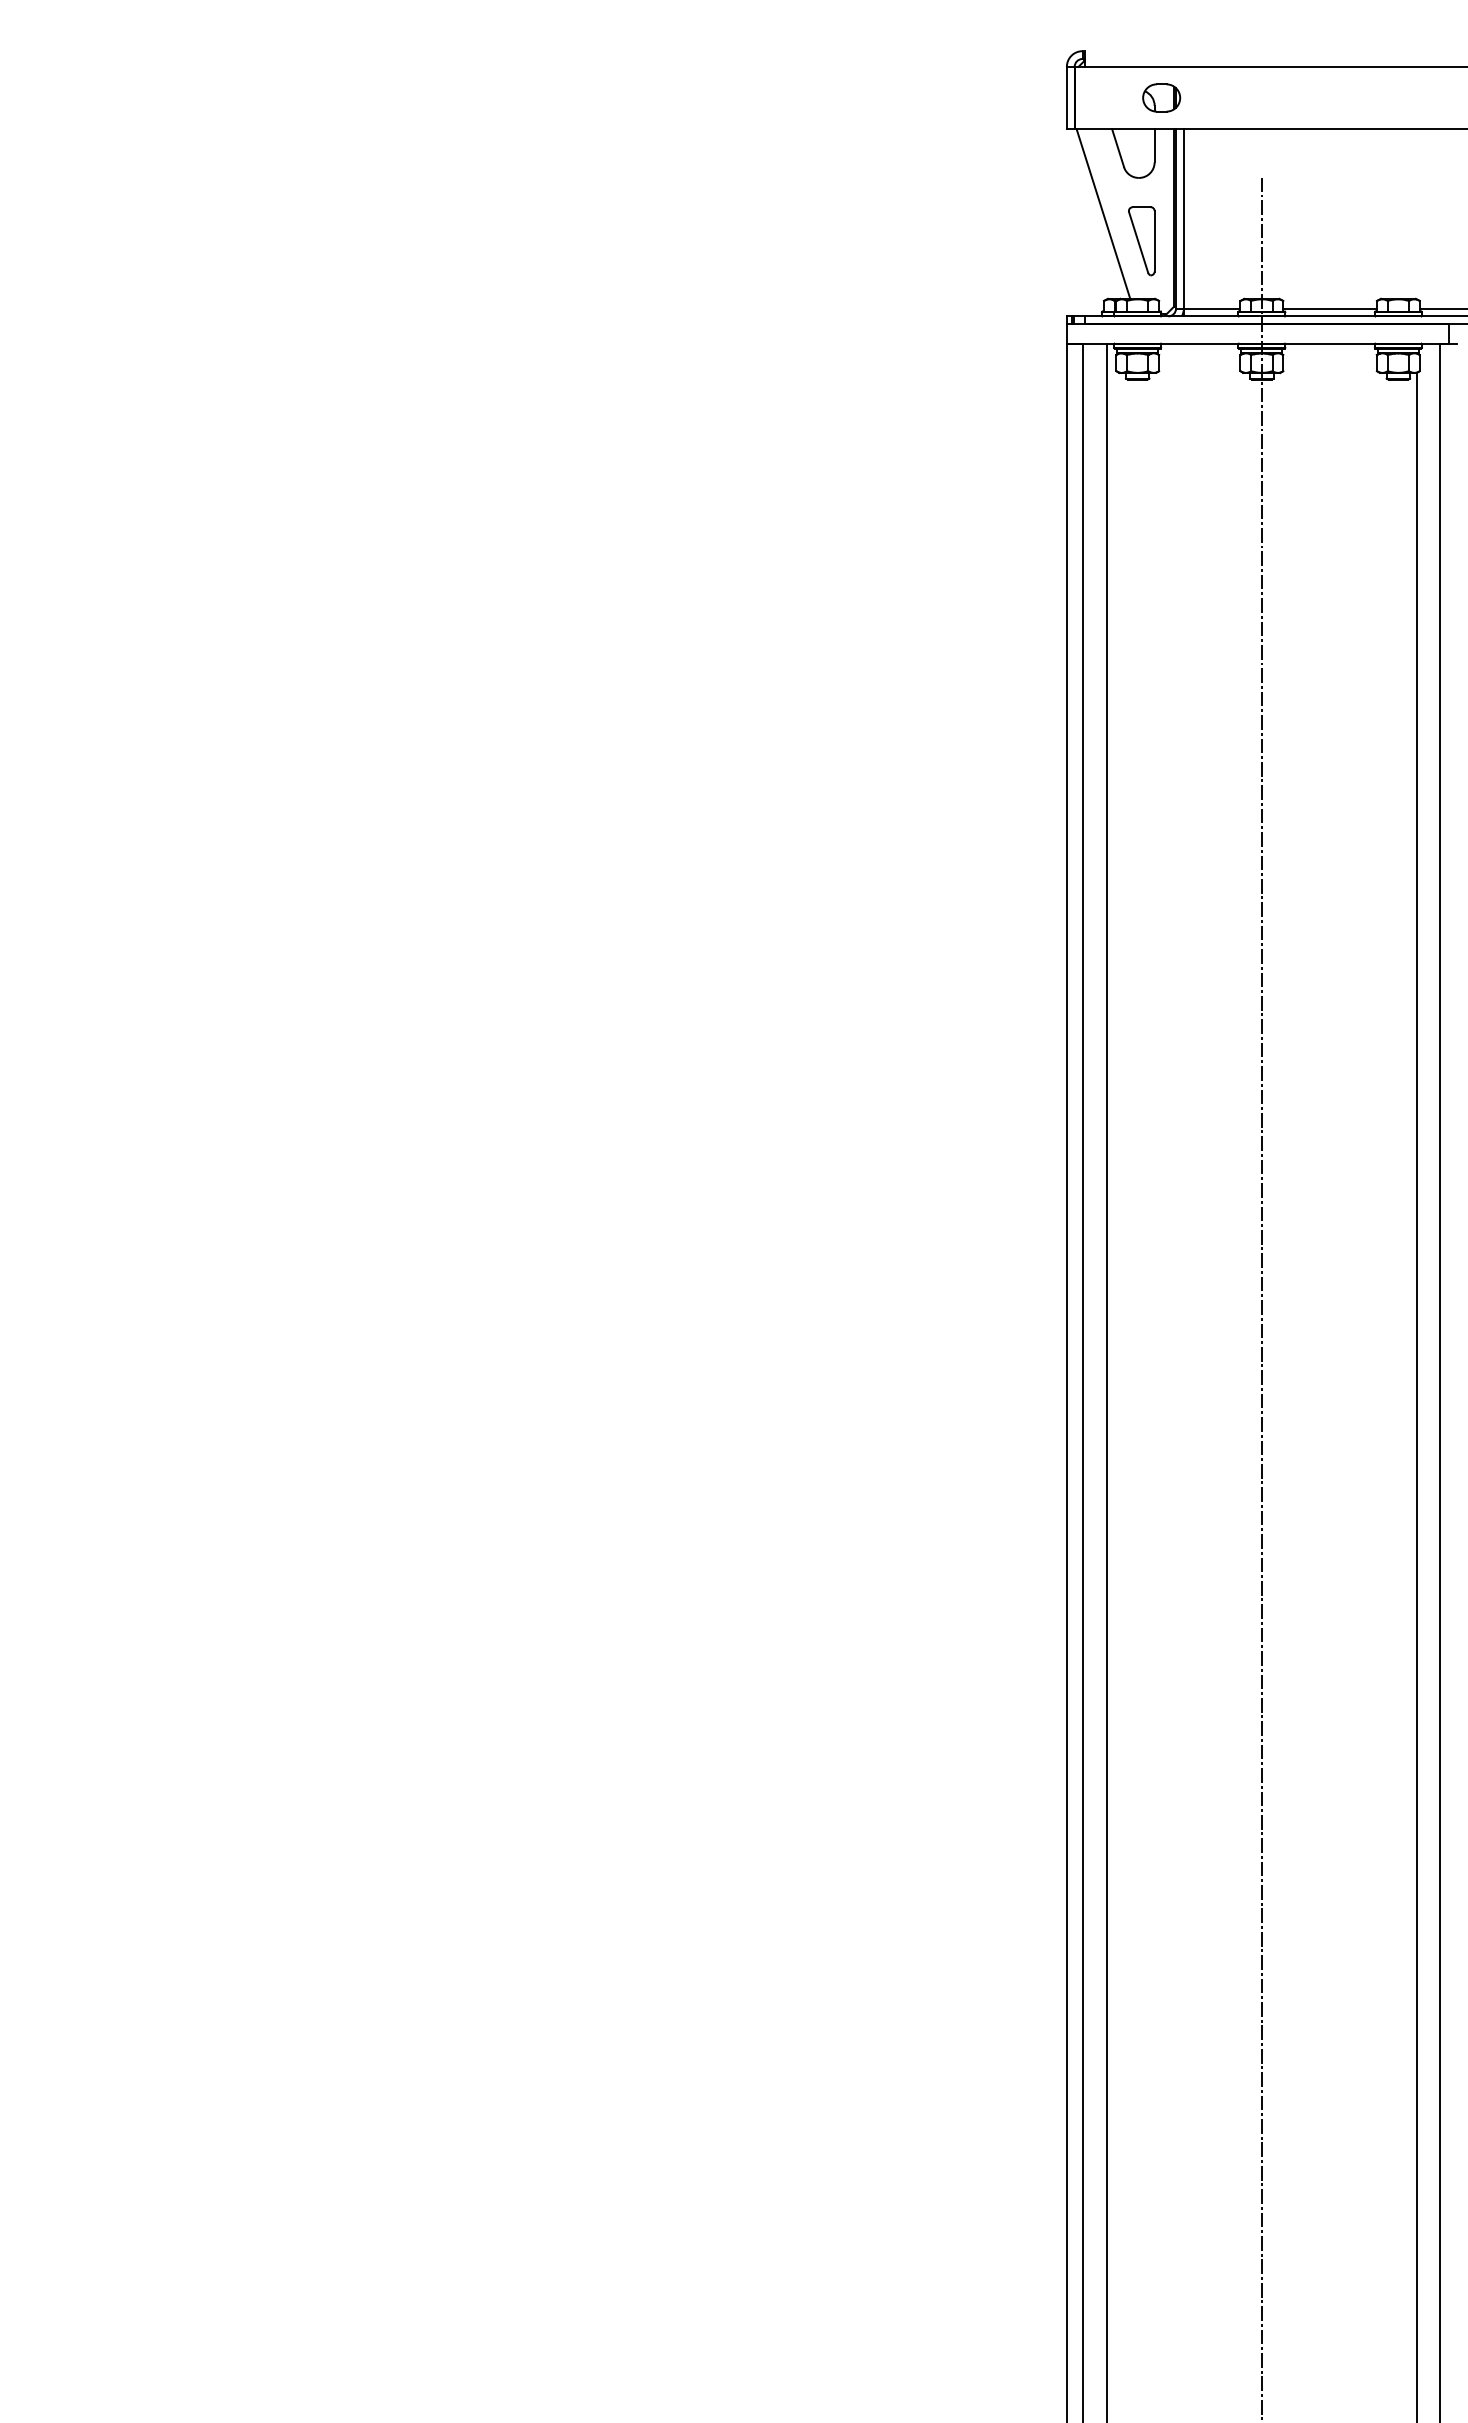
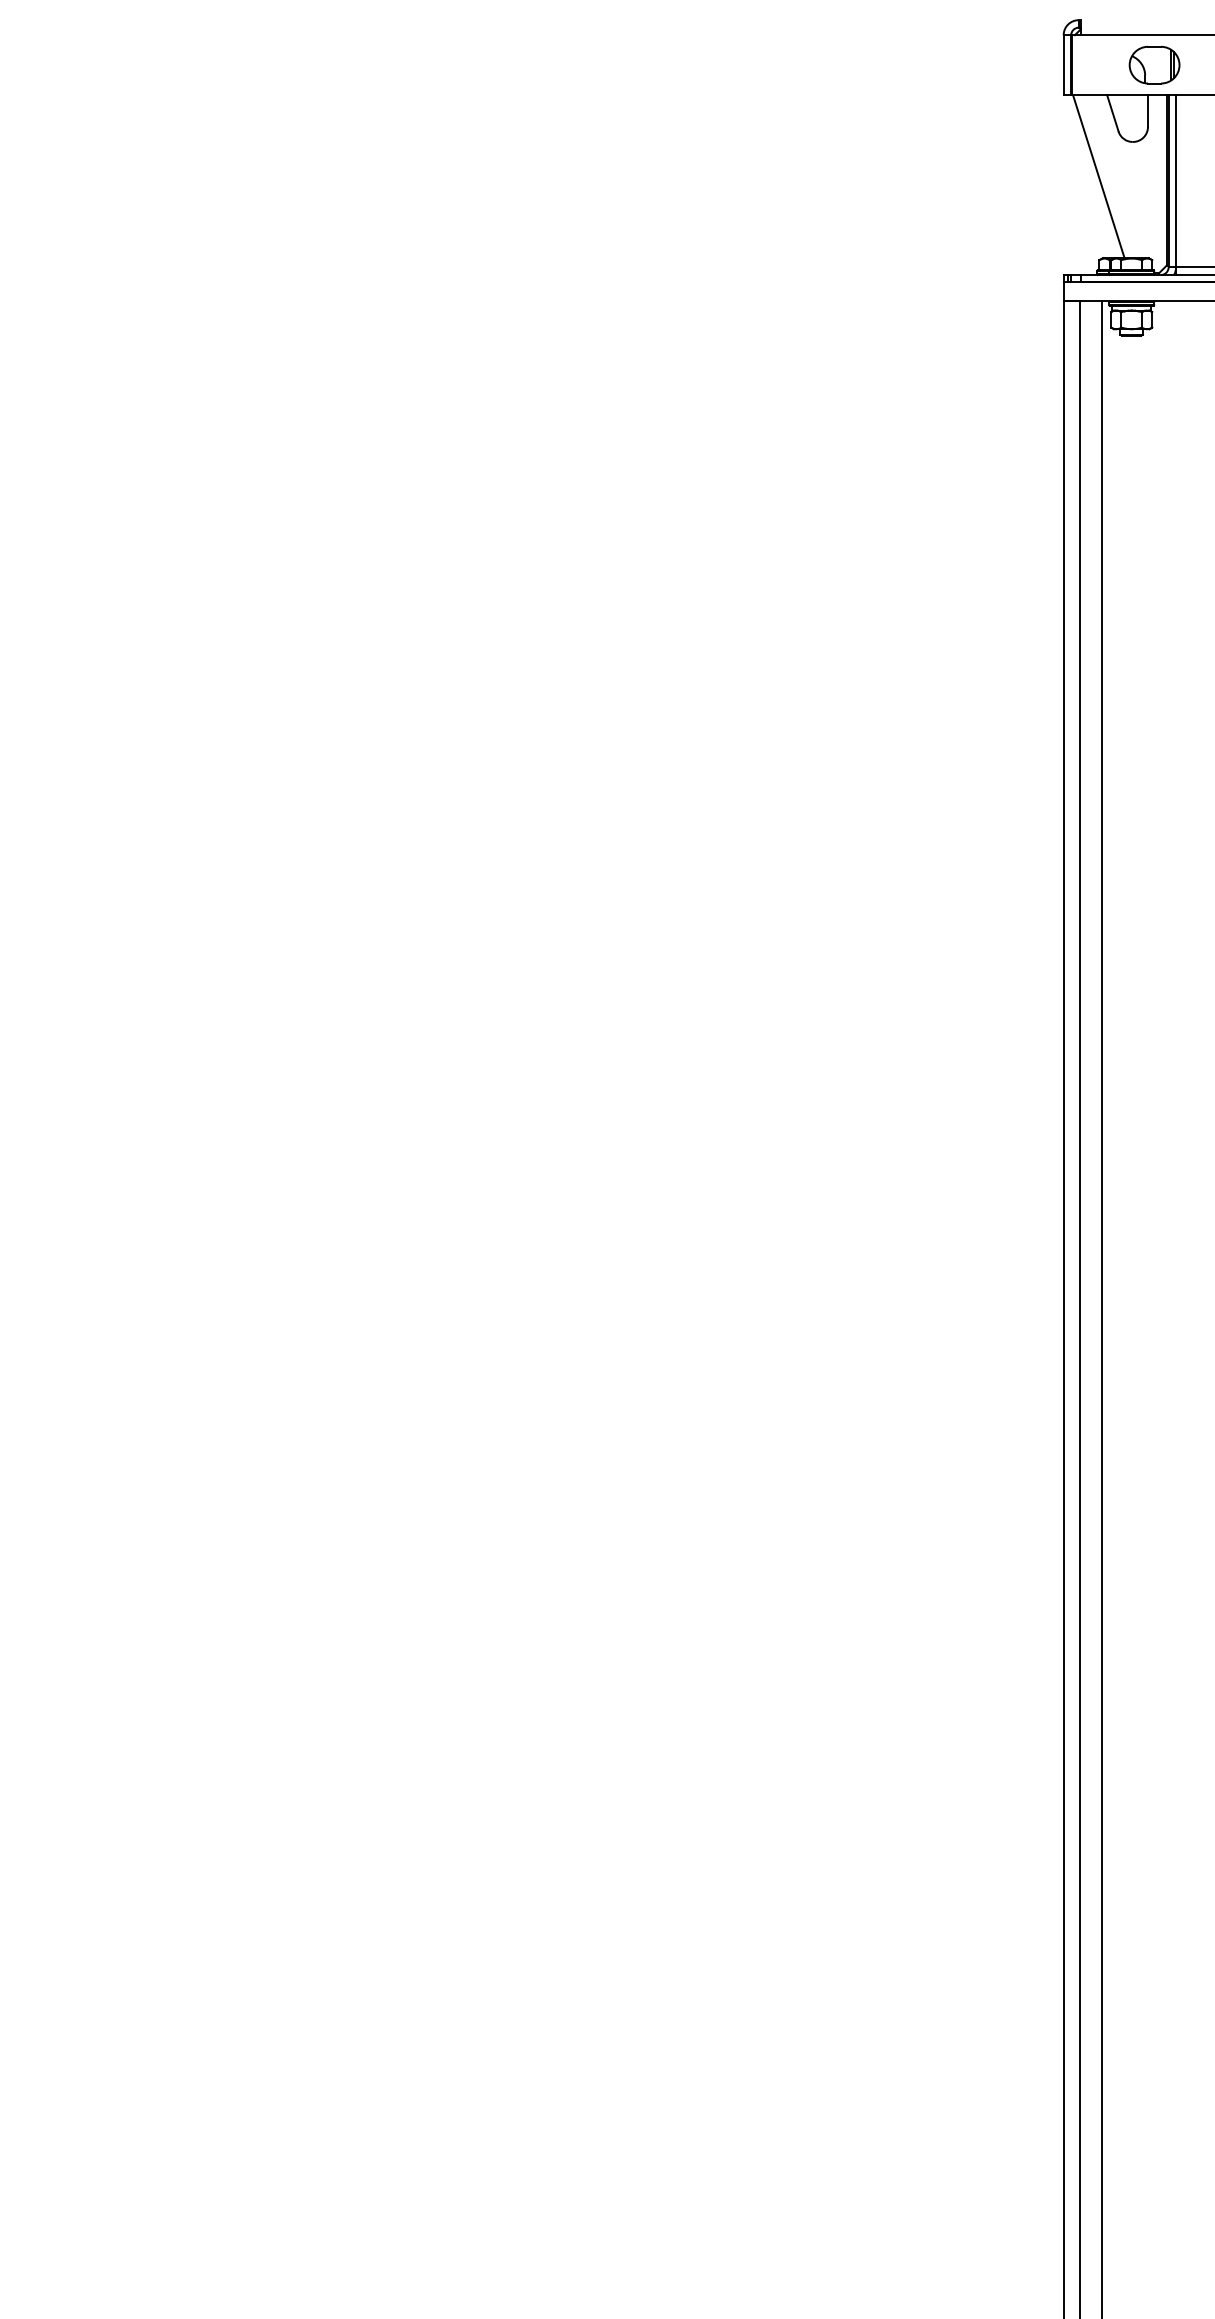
part: (1161, 97) -> (1154, 64), size x1.4
part: (1141, 241) -> (1135, 203), removed

